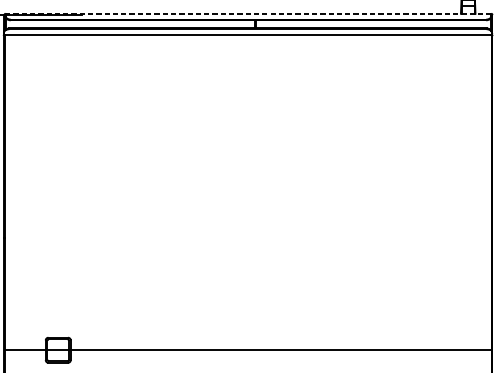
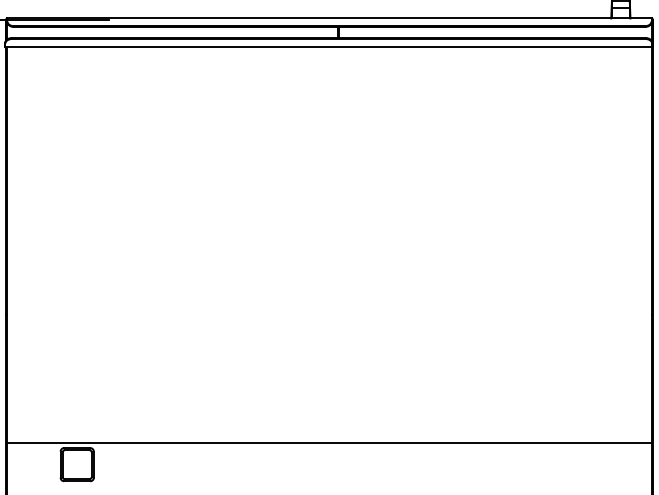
line: (247, 13) -> (328, 18), dashed -> solid
line: (247, 350) -> (328, 442), moved

